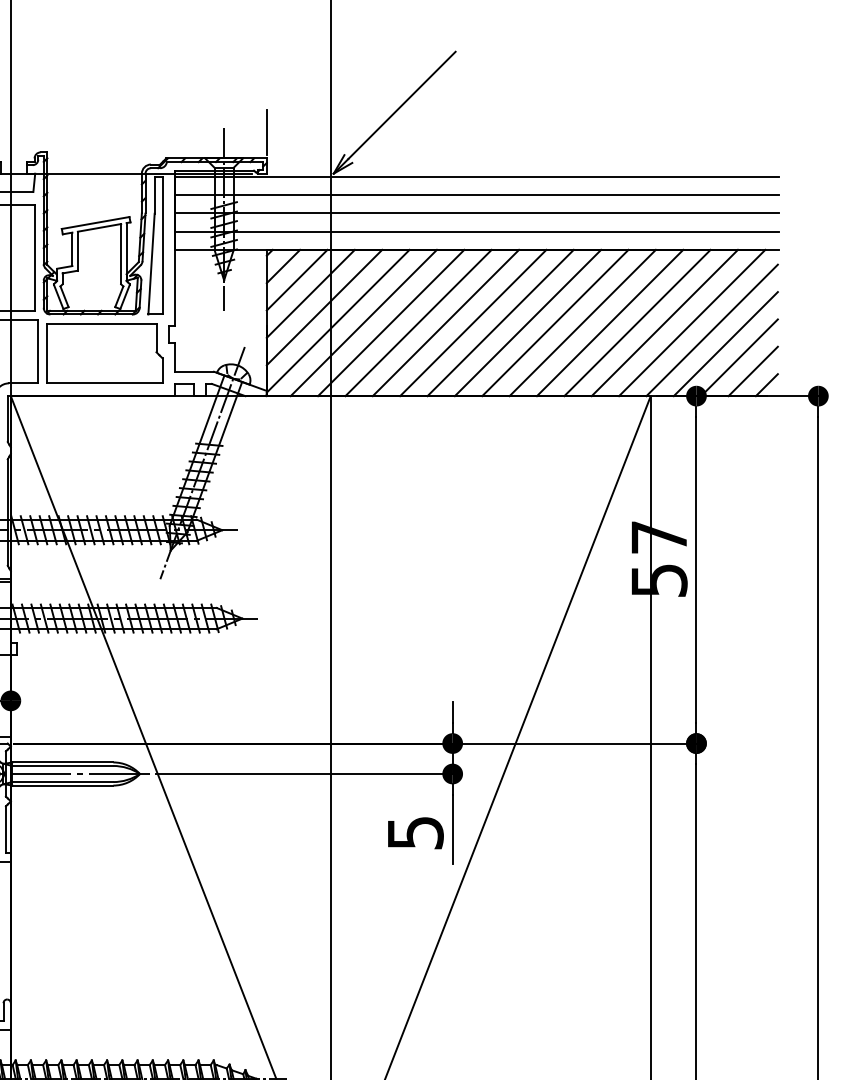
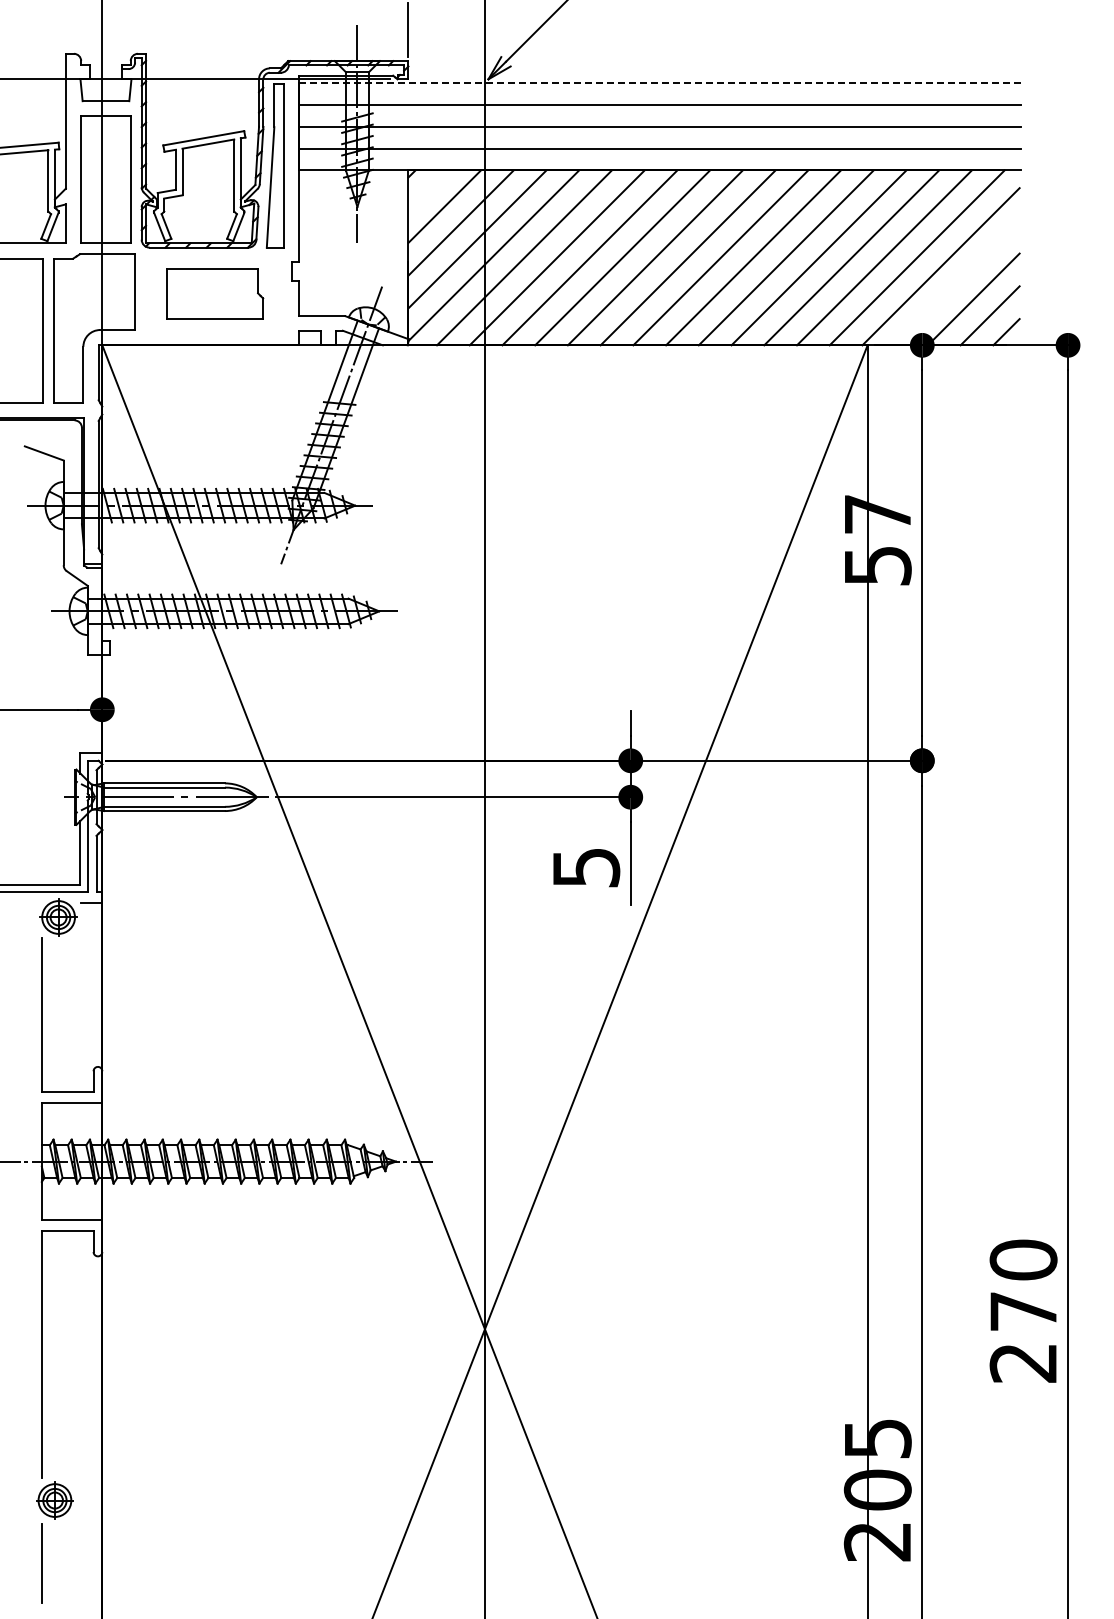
line: (476, 176) -> (659, 82), solid -> dashed
line: (283, 266) -> (428, 190), removed
line: (725, 343) -> (957, 282), removed
part: (104, 353) -> (214, 294), size x0.7

